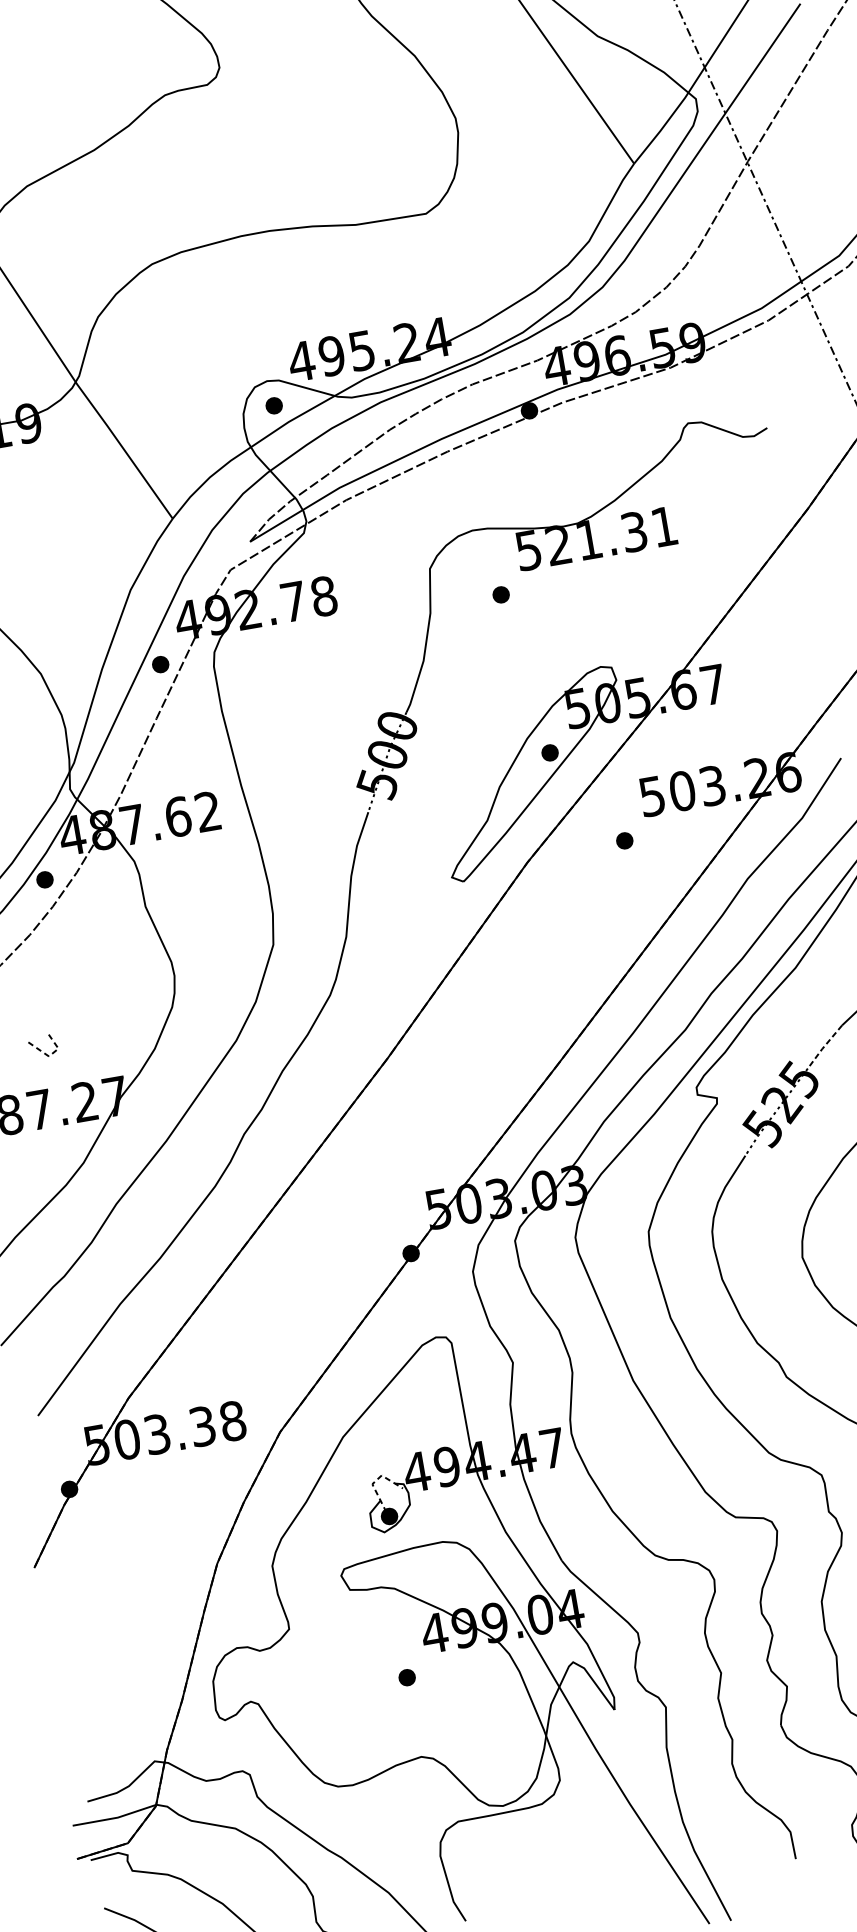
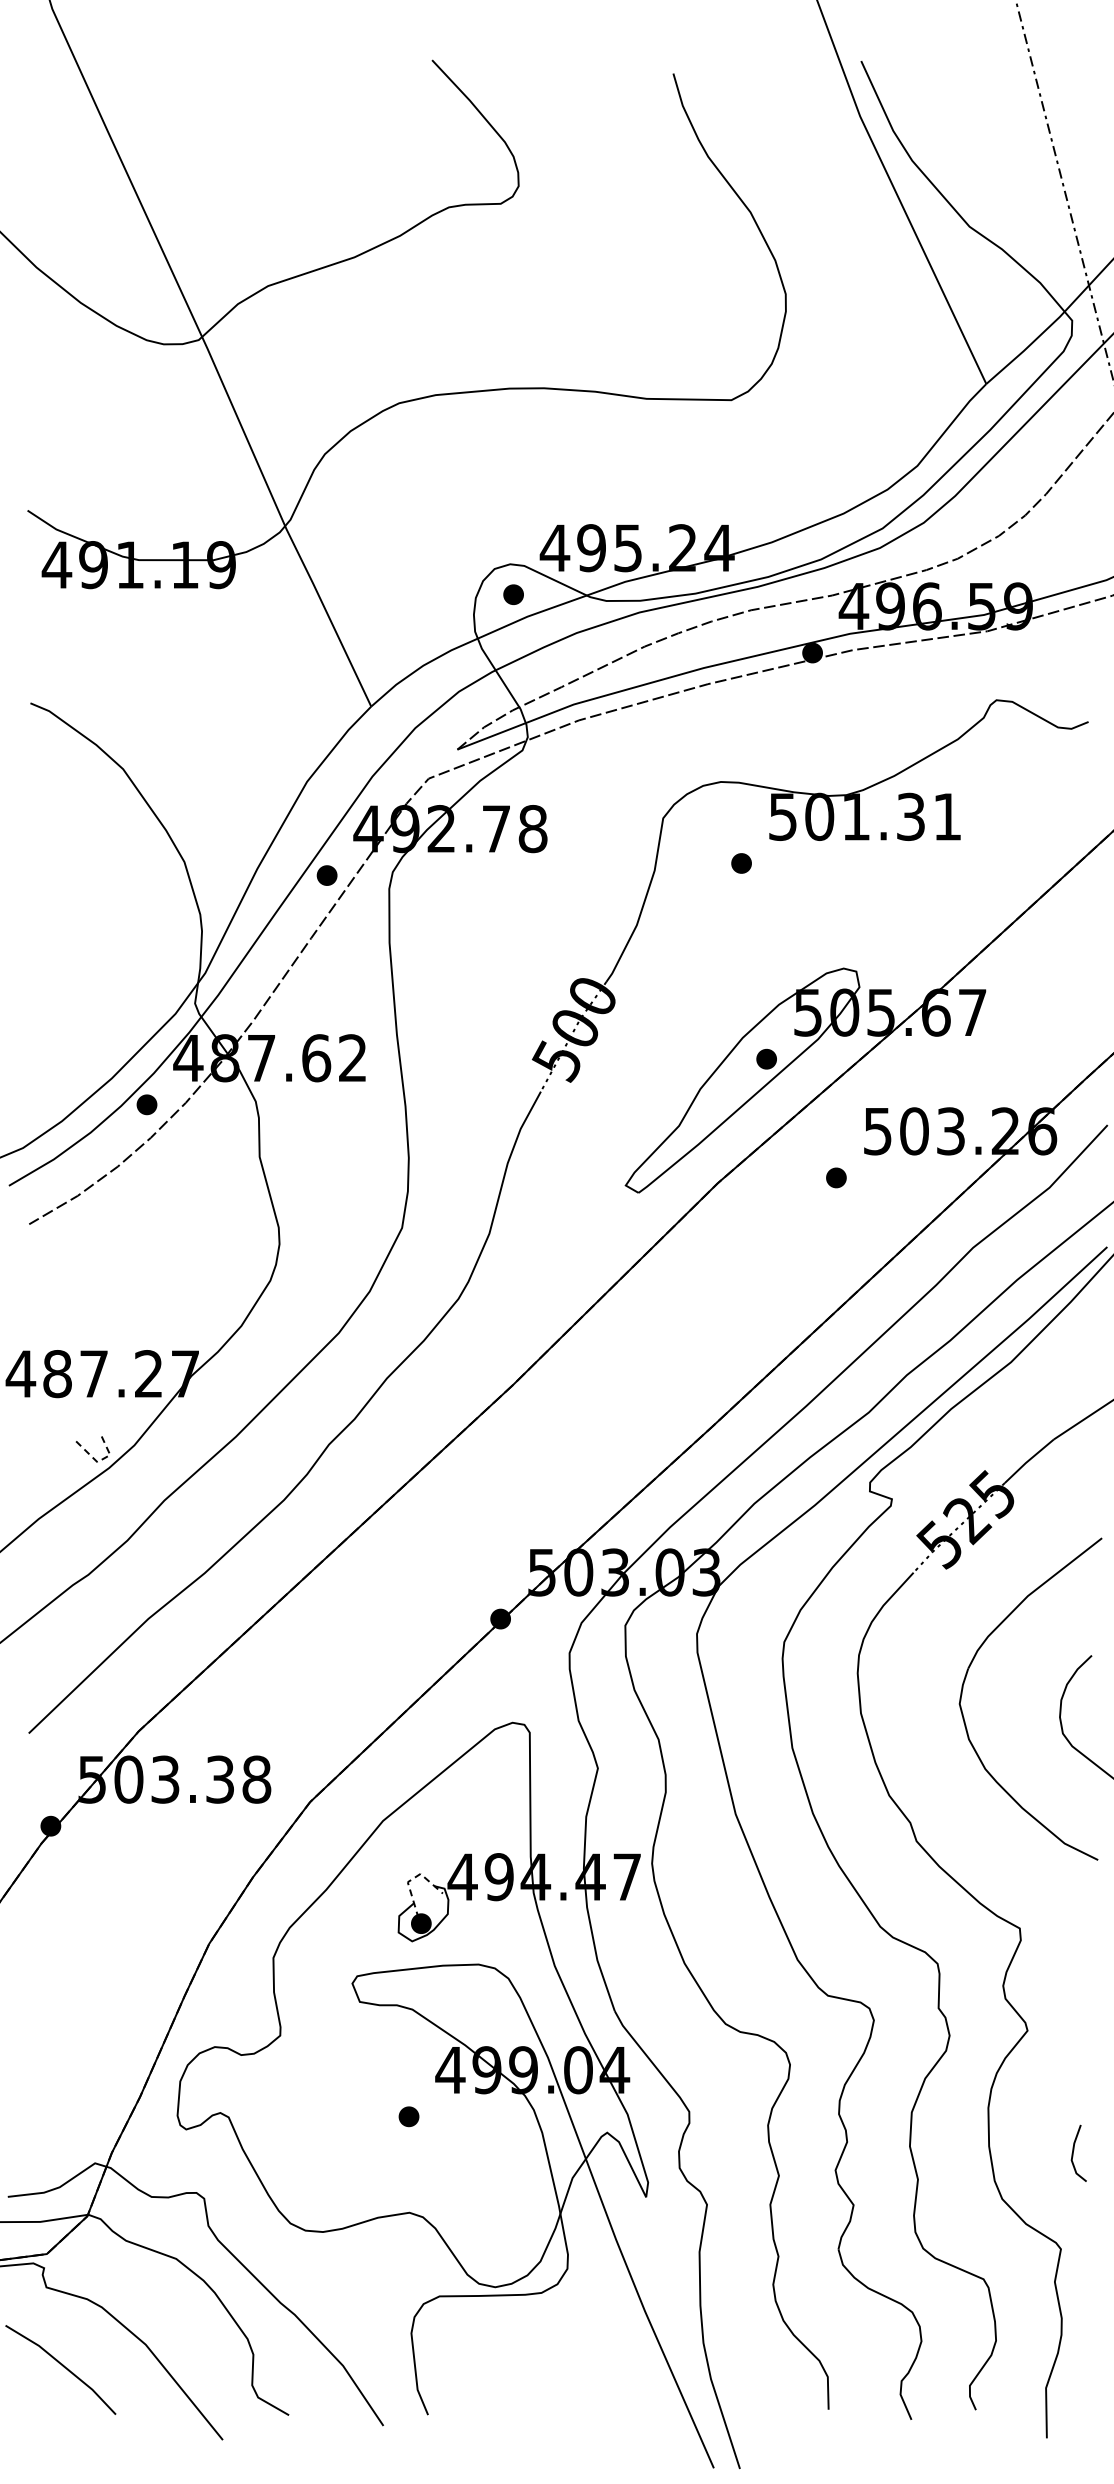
text: (558, 544) -> (819, 816), 521.31 -> 501.31
line: (824, 1047) -> (1028, 1461), dashed -> solid
line: (40, 1049) -> (88, 1452), moved

